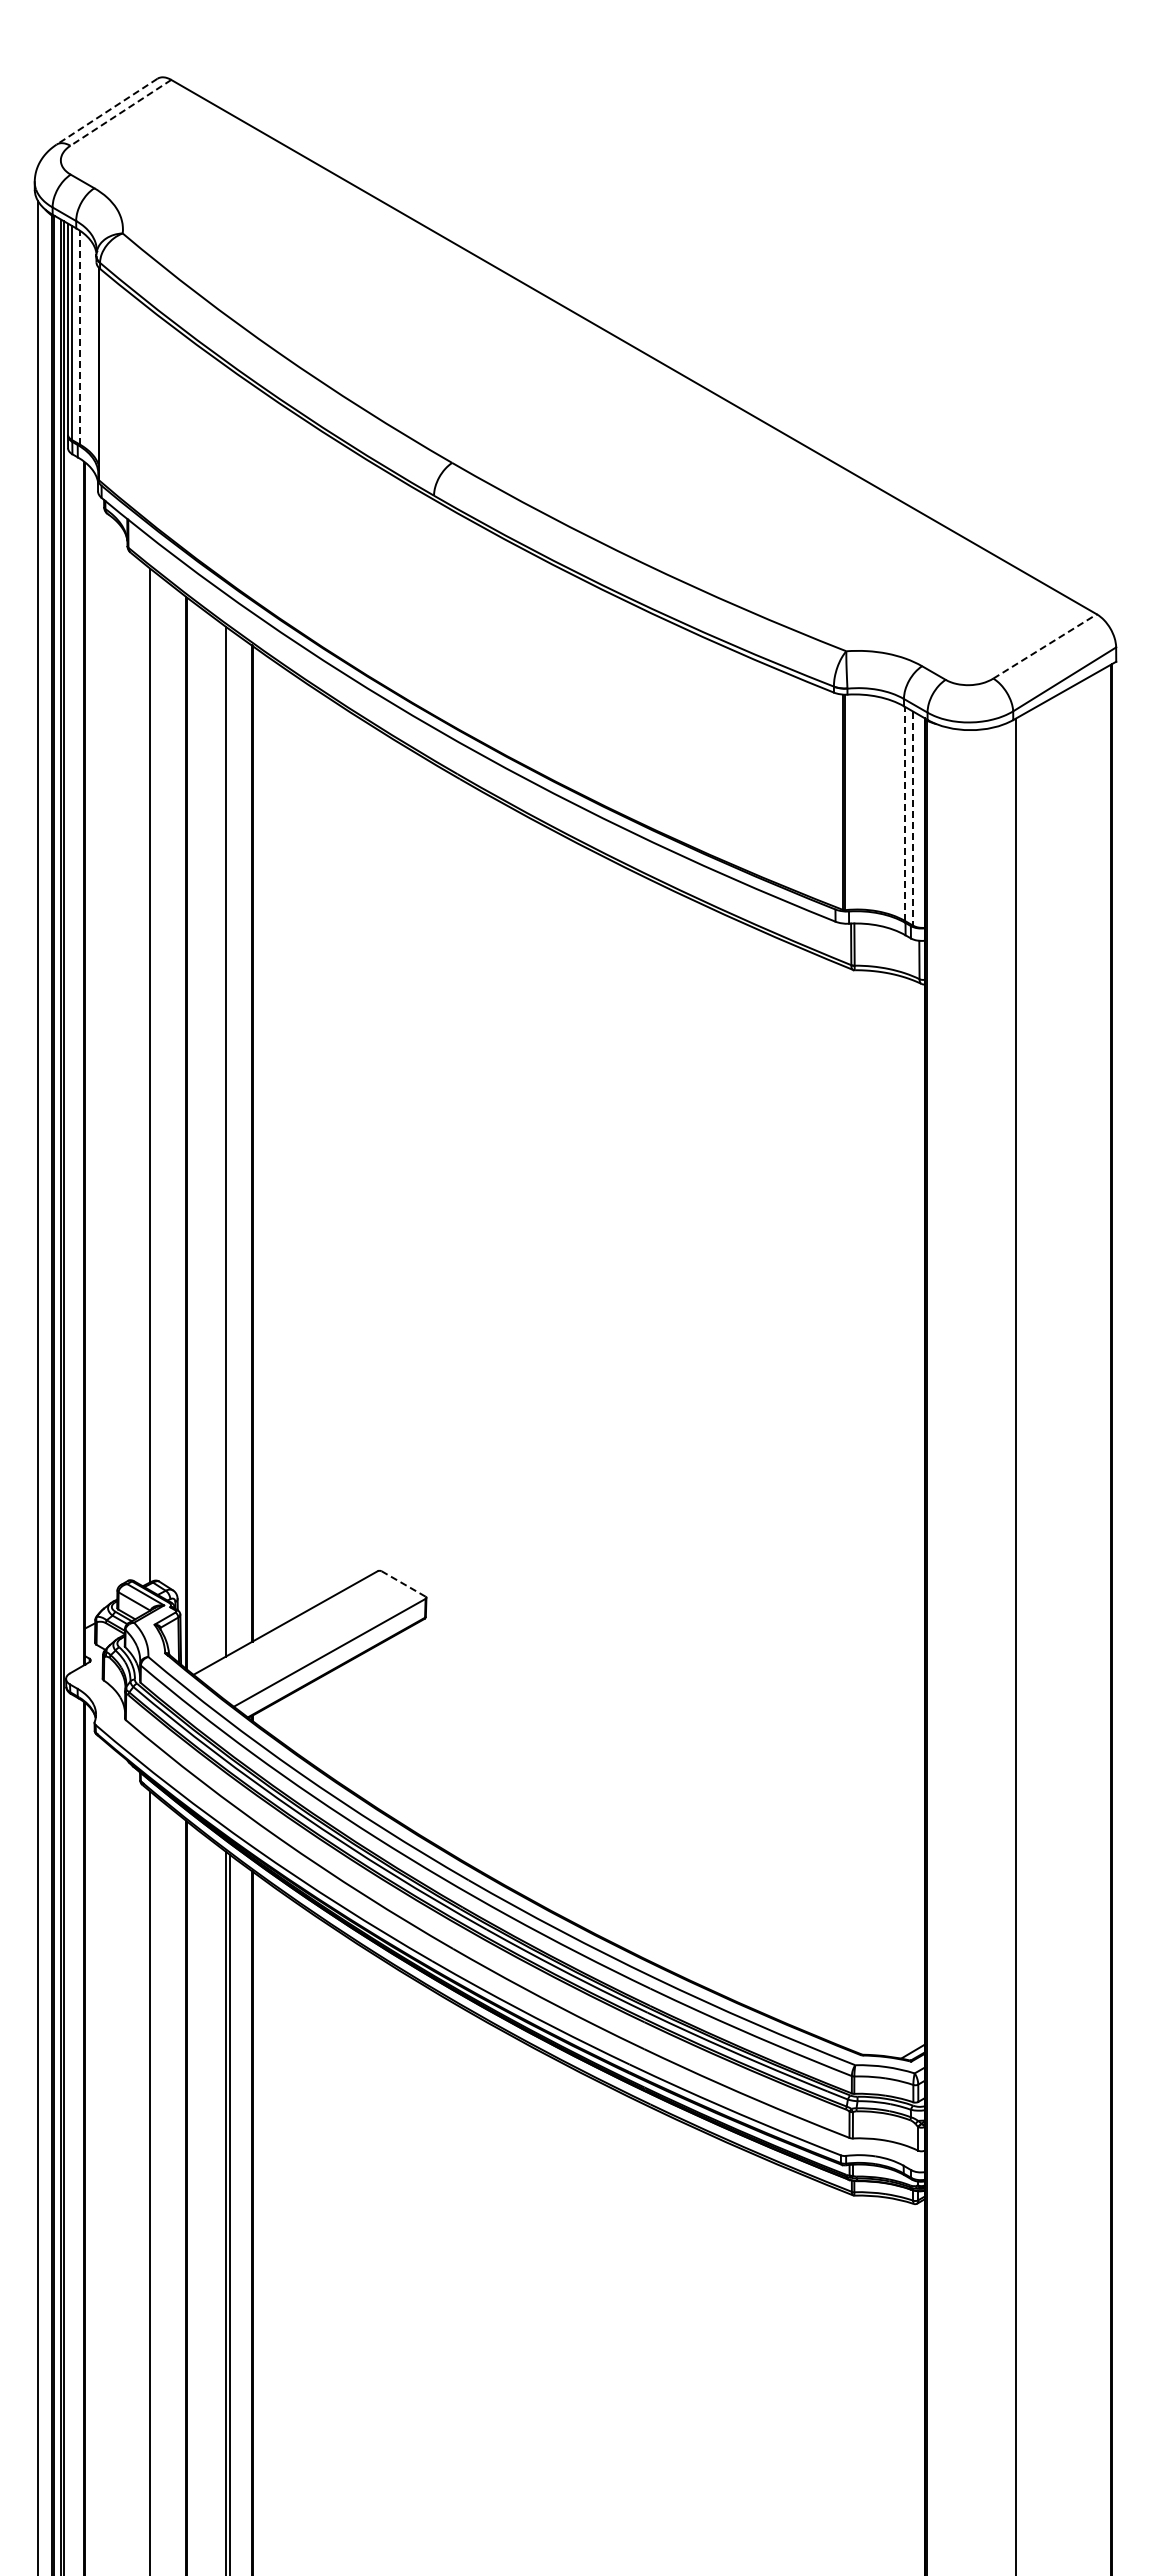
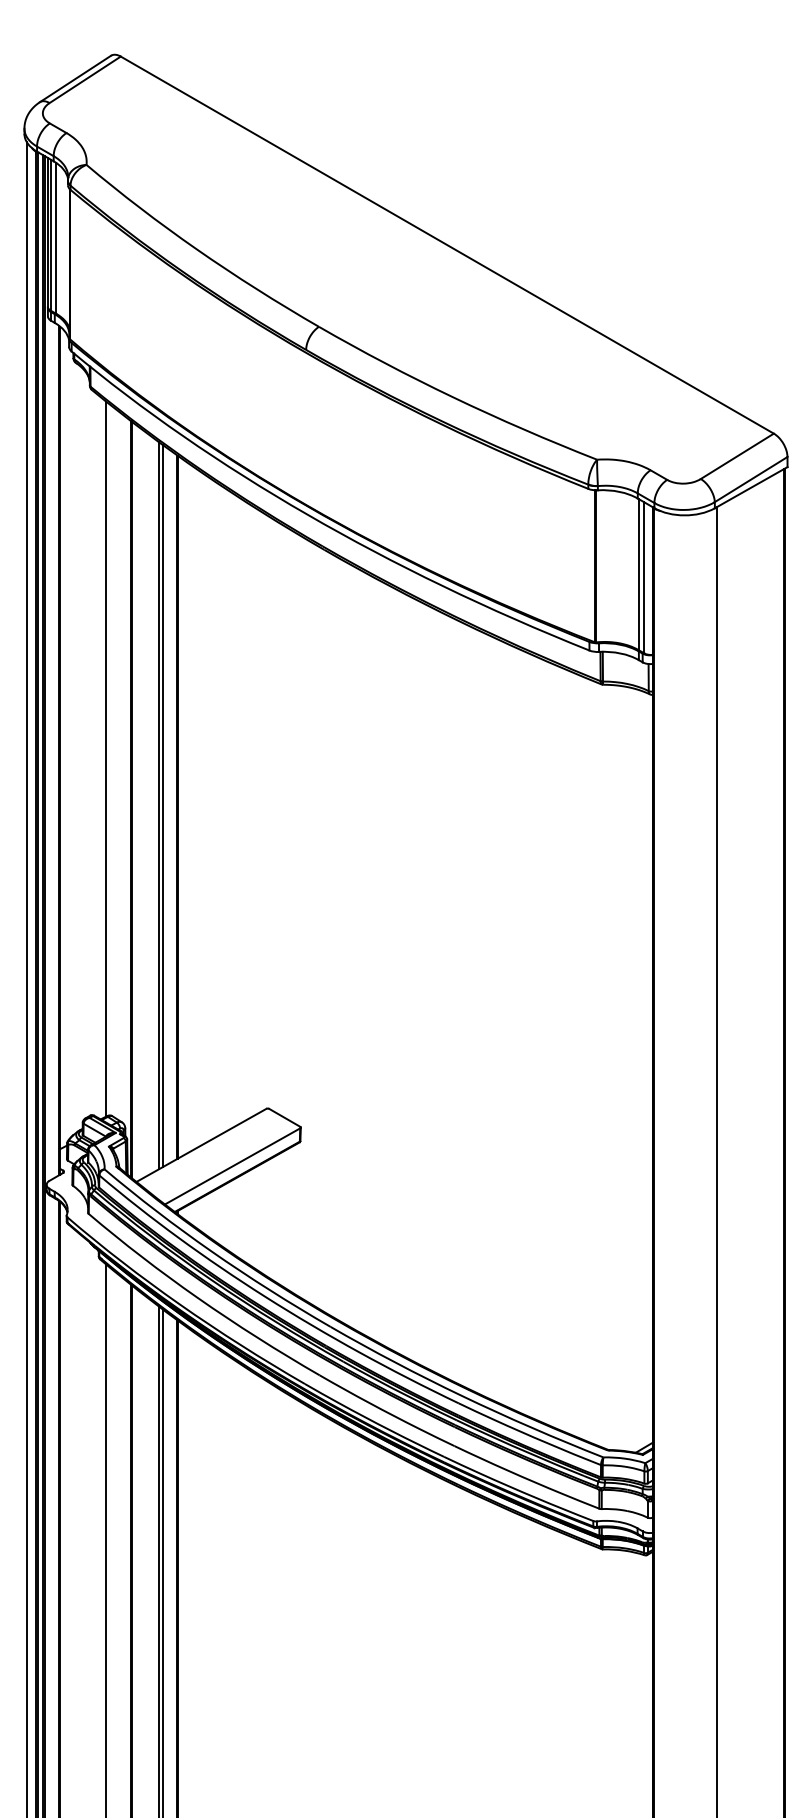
line: (106, 112) -> (75, 79), dashed -> solid
line: (120, 113) -> (84, 80), dashed -> solid
line: (80, 337) -> (56, 238), dashed -> solid
line: (1045, 646) -> (737, 456), dashed -> solid
line: (905, 813) -> (638, 574), dashed -> solid
line: (913, 819) -> (644, 578), dashed -> solid
line: (230, 1142) -> (162, 806), added
line: (403, 1583) -> (284, 1117), dashed -> solid

